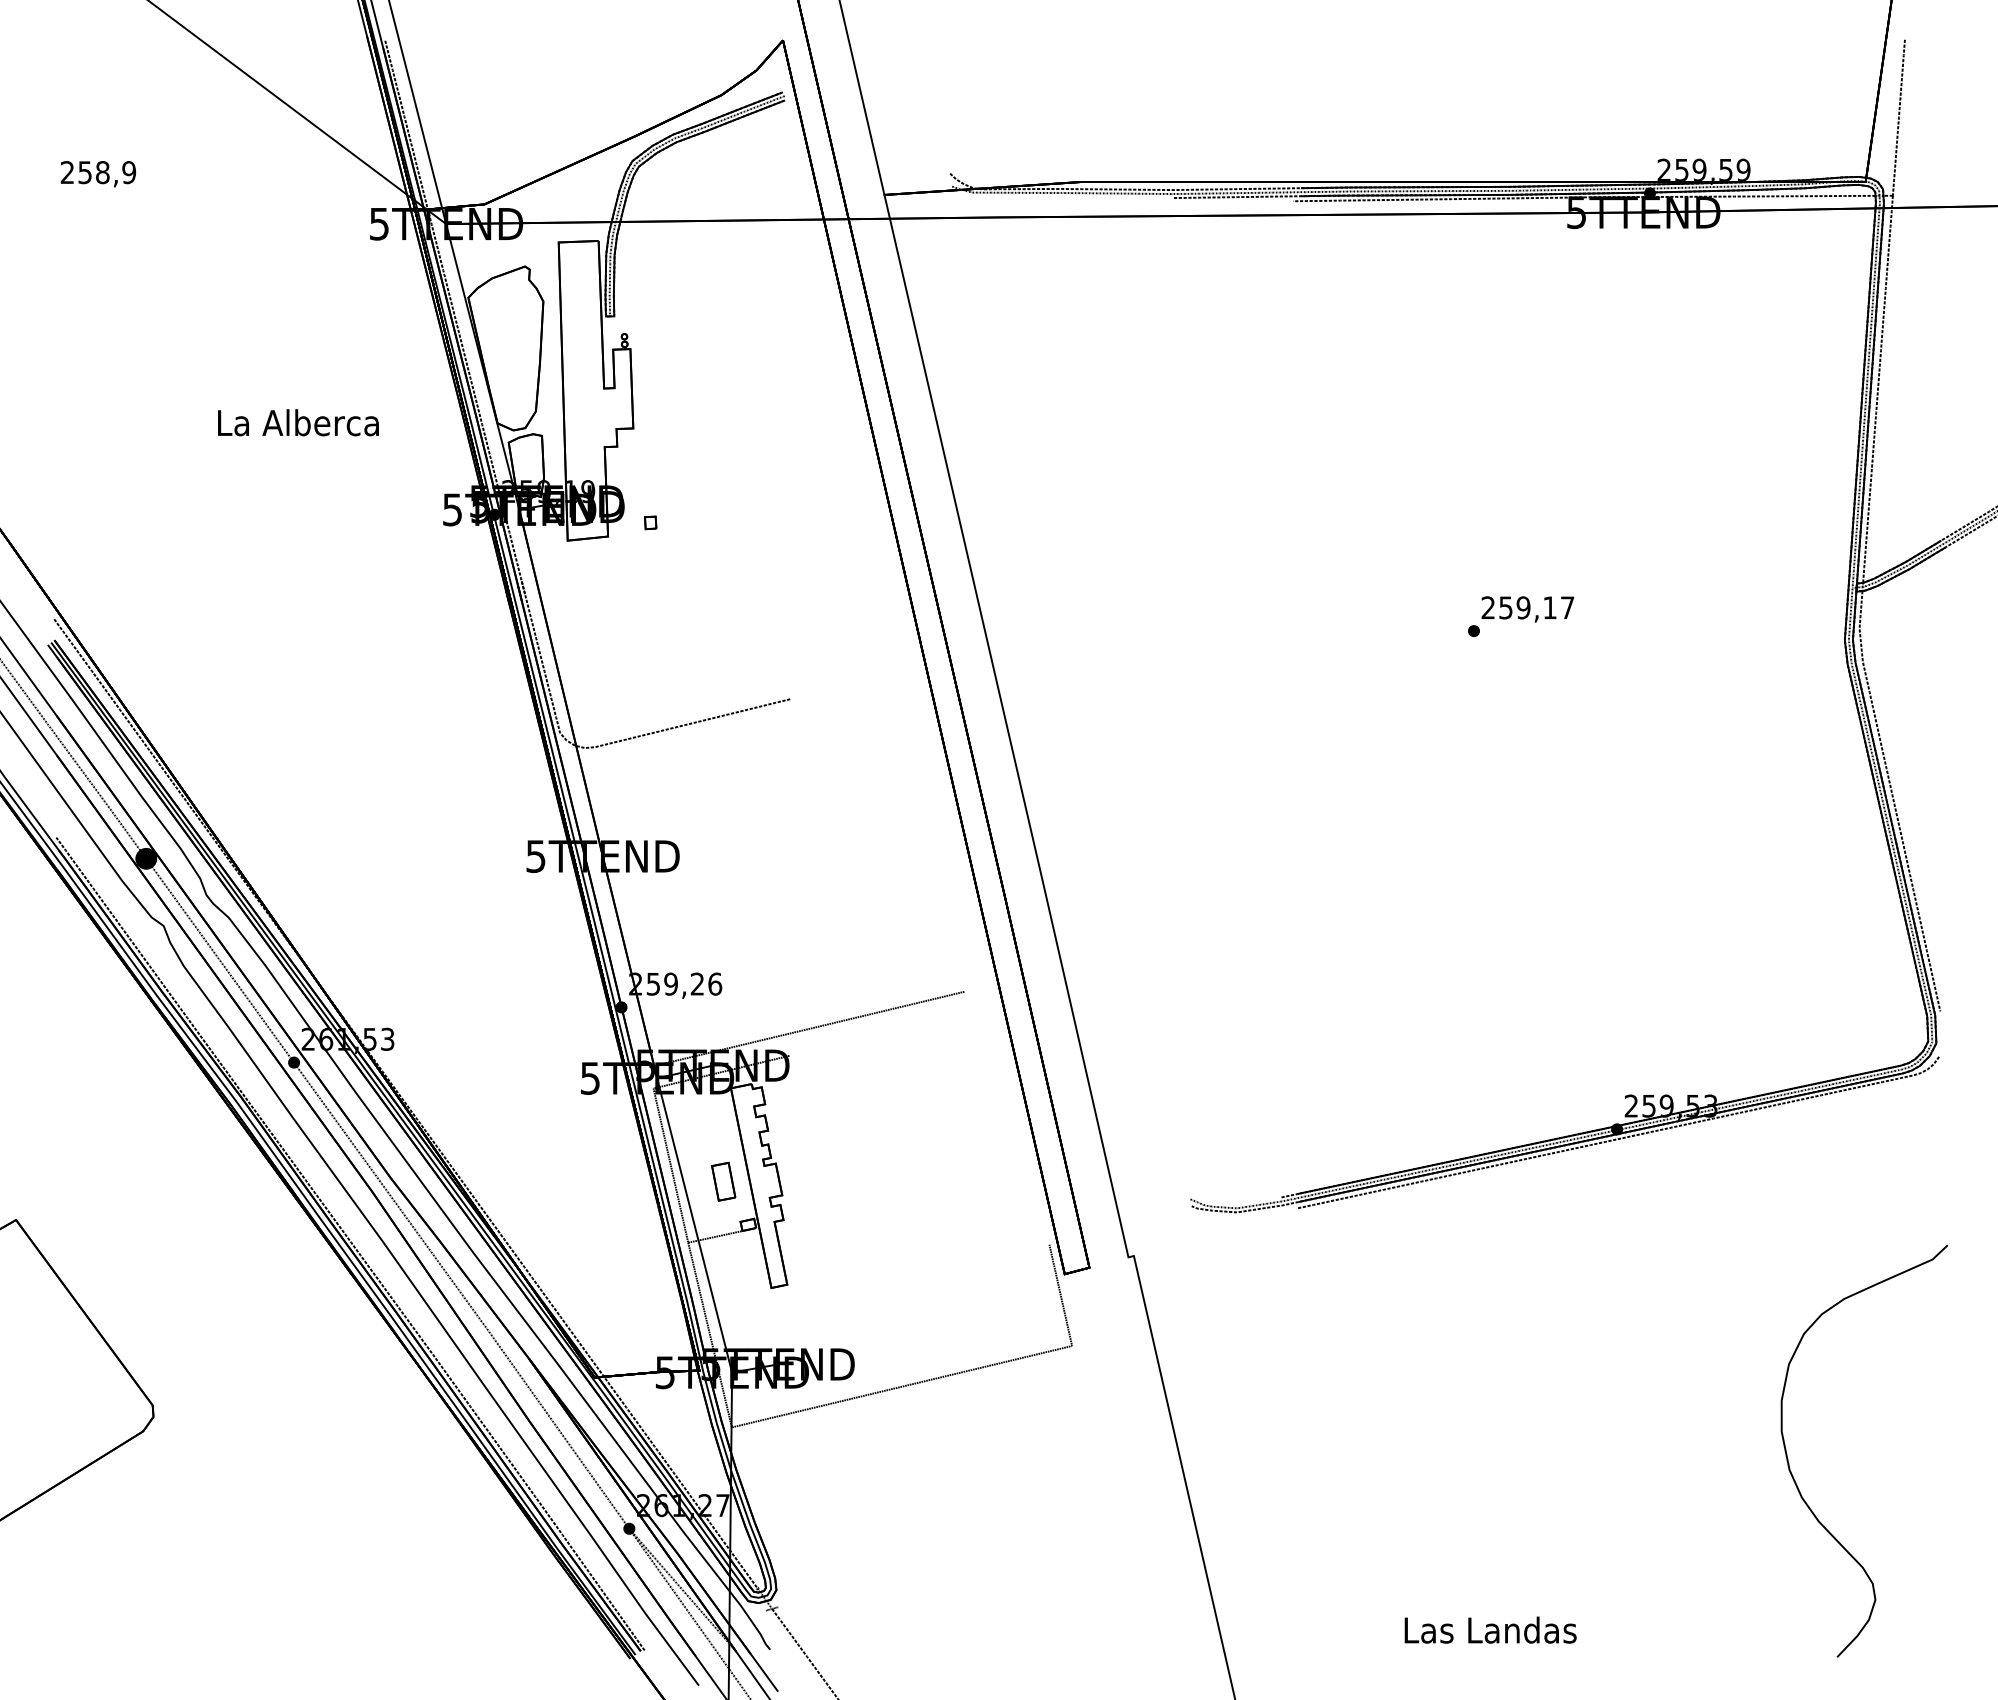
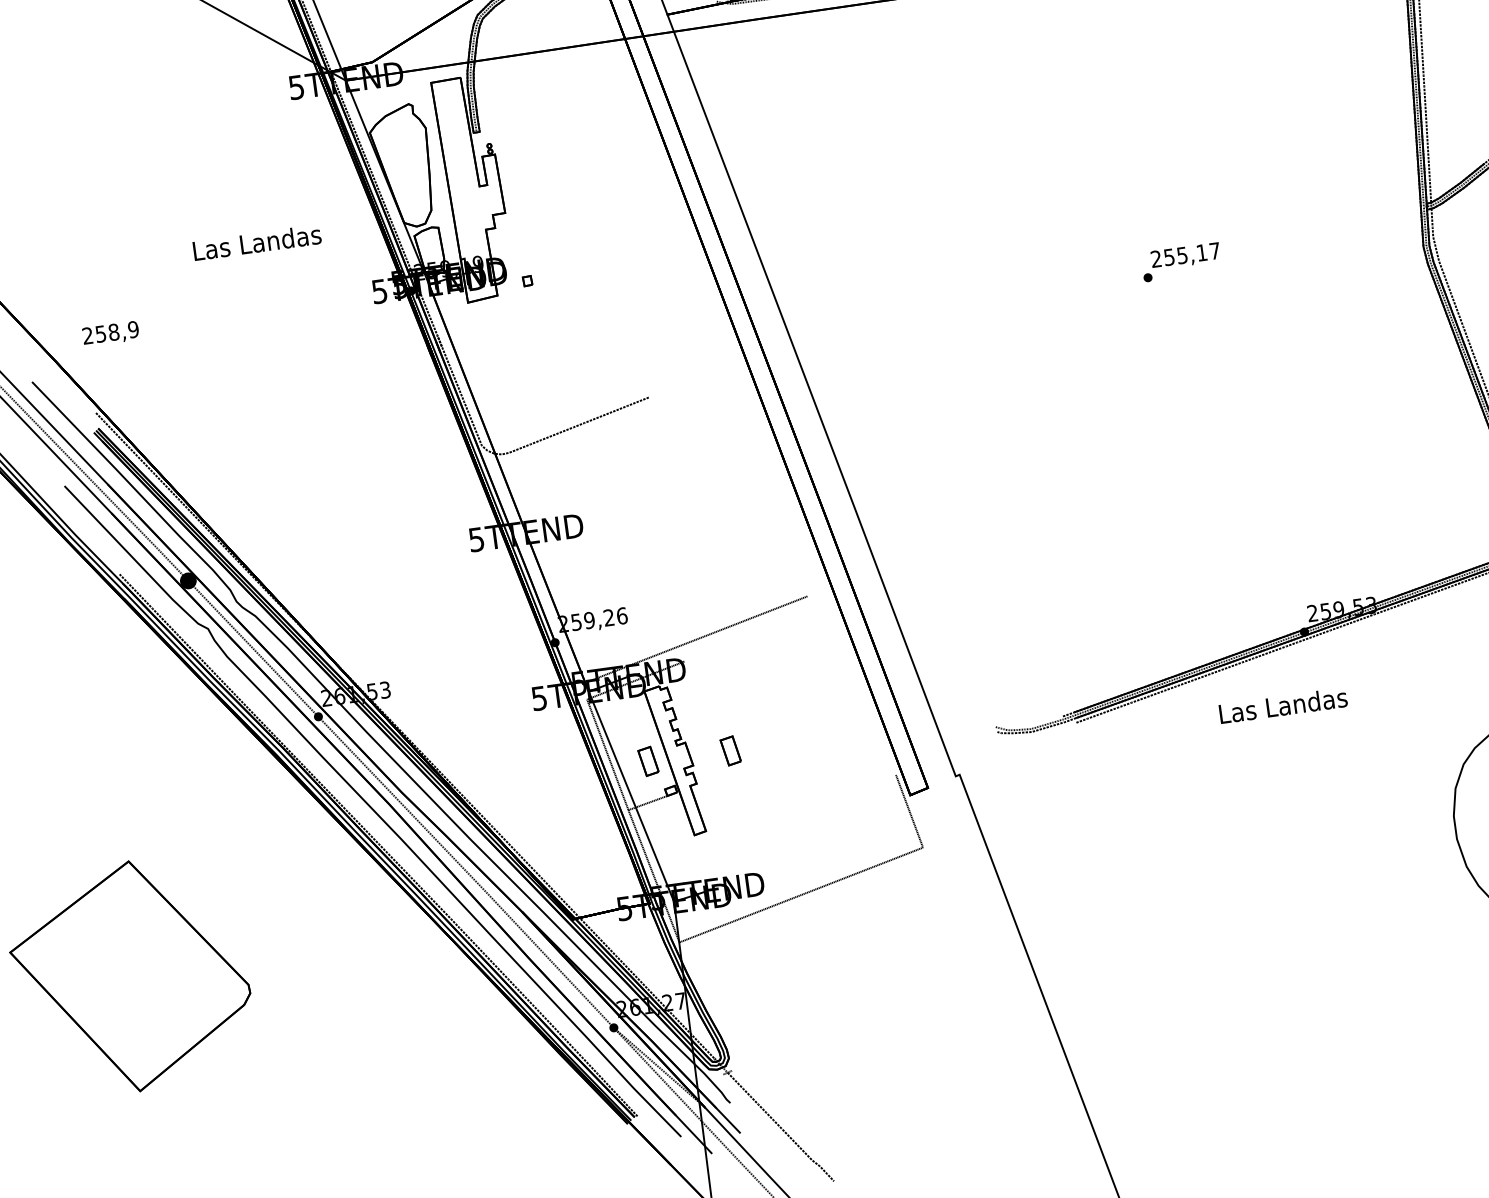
text: (98, 174) -> (111, 334), moved
text: (299, 422) -> (257, 242), La Alberca -> Las Landas
text: (1523, 607) -> (1182, 255), 259,17 -> 255,17
part: (834, 1182) -> (730, 750), added
text: (1490, 1629) -> (1283, 705), moved

